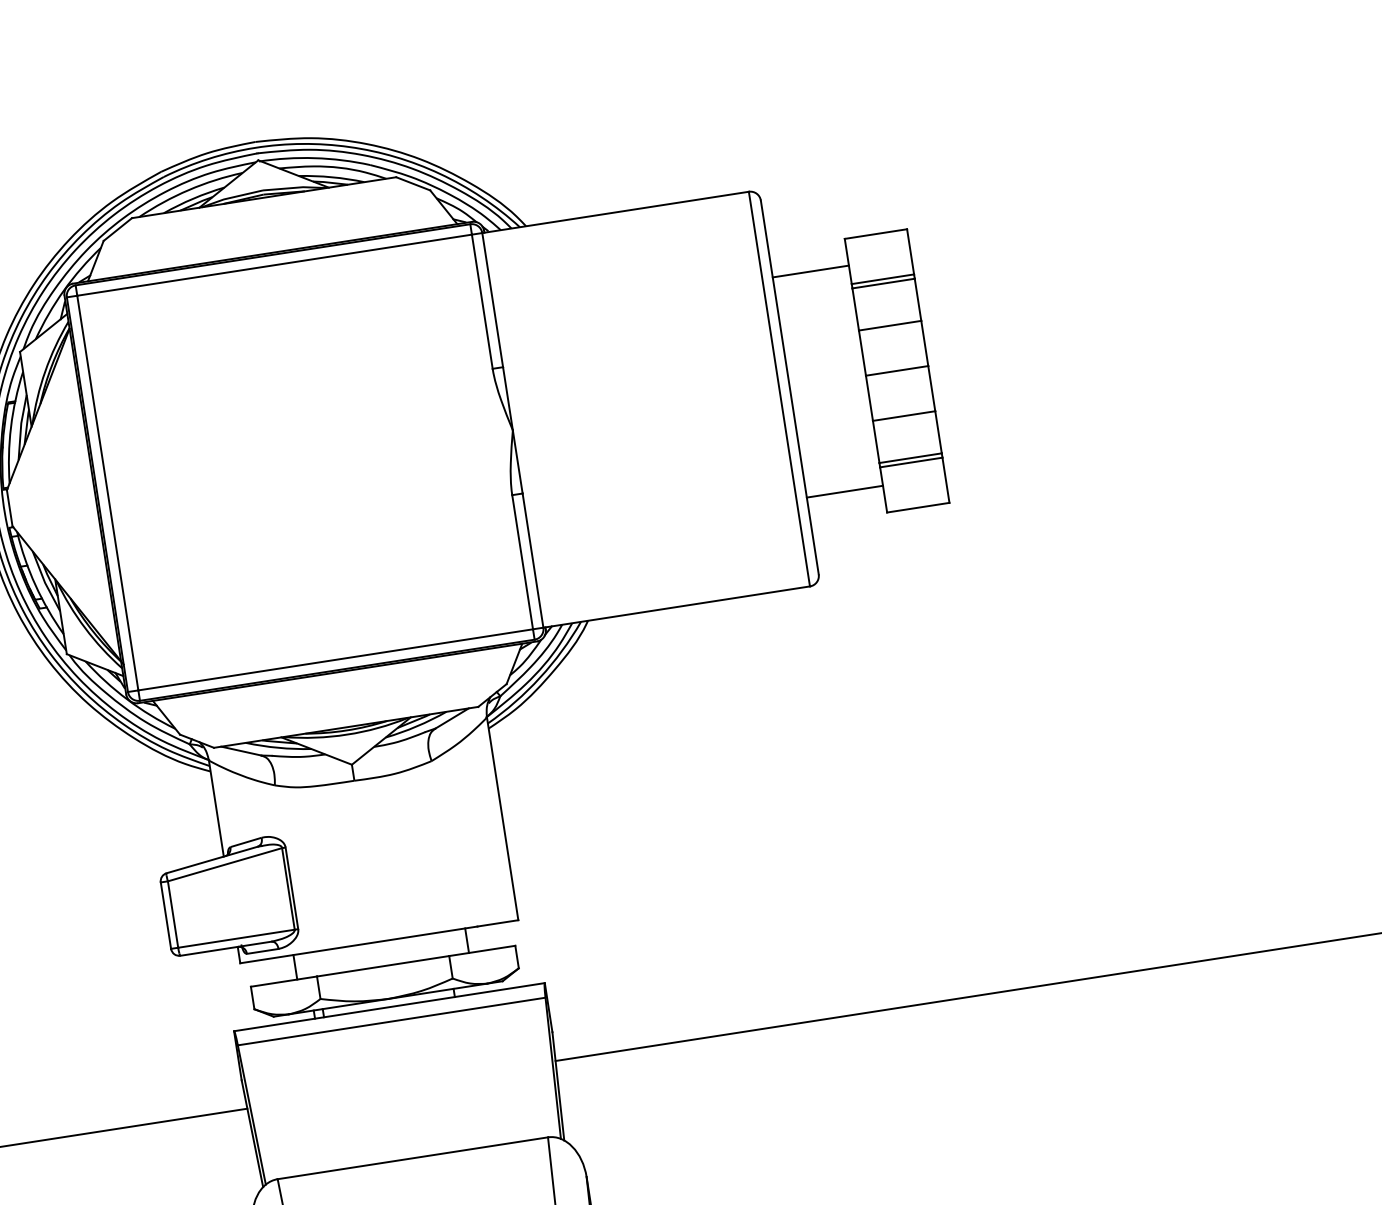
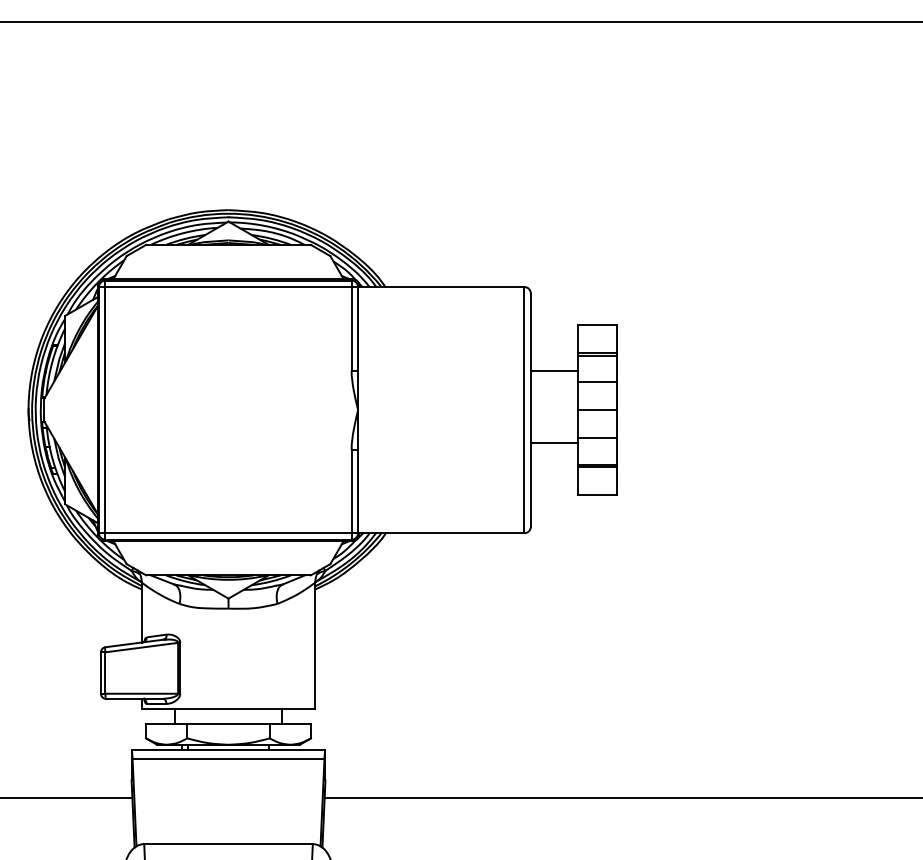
line: (810, 271) -> (554, 371), moved
line: (844, 491) -> (554, 442), moved

